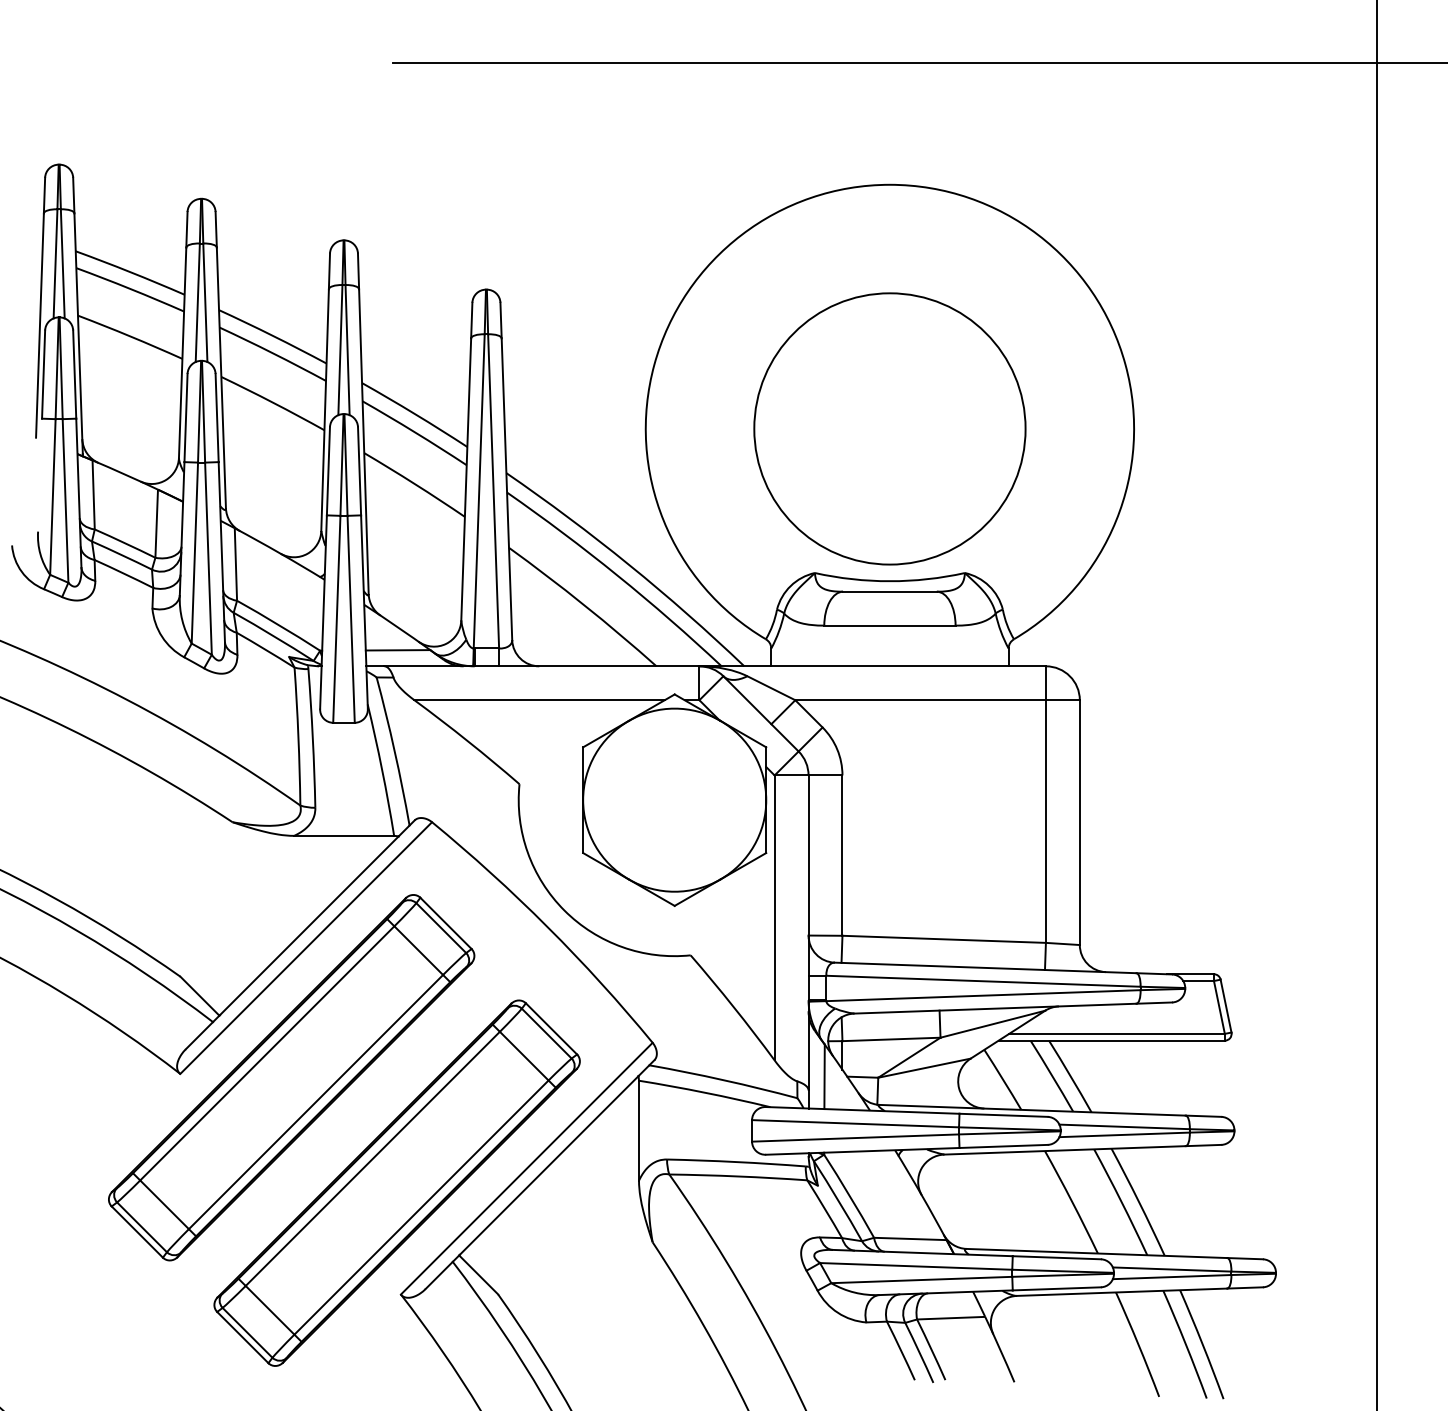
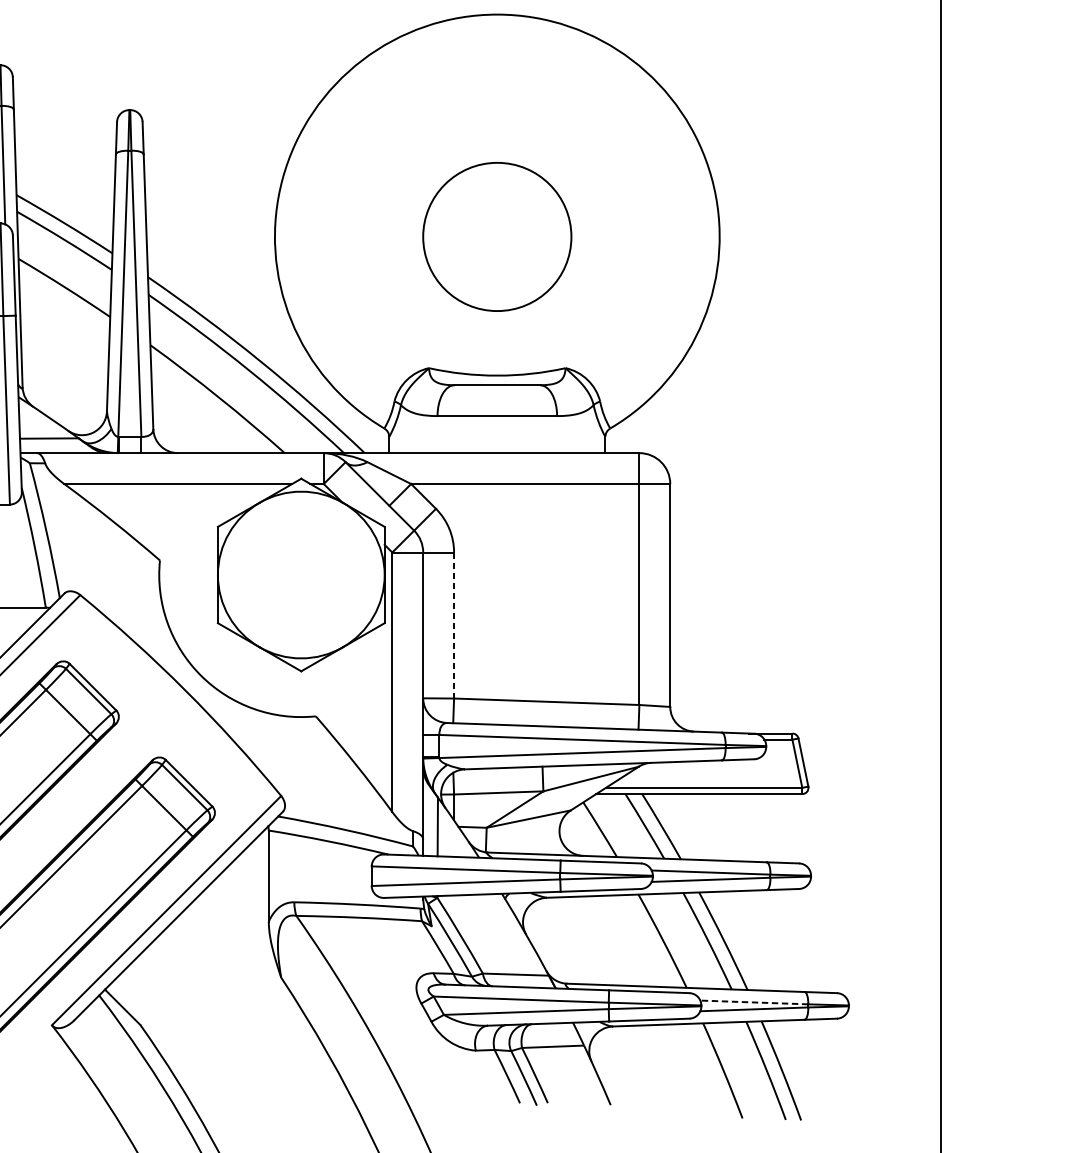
circle: (889, 428) -> (496, 236), size x0.6
line: (842, 856) -> (454, 626), solid -> dashed
line: (1171, 1269) -> (753, 1002), solid -> dashed

